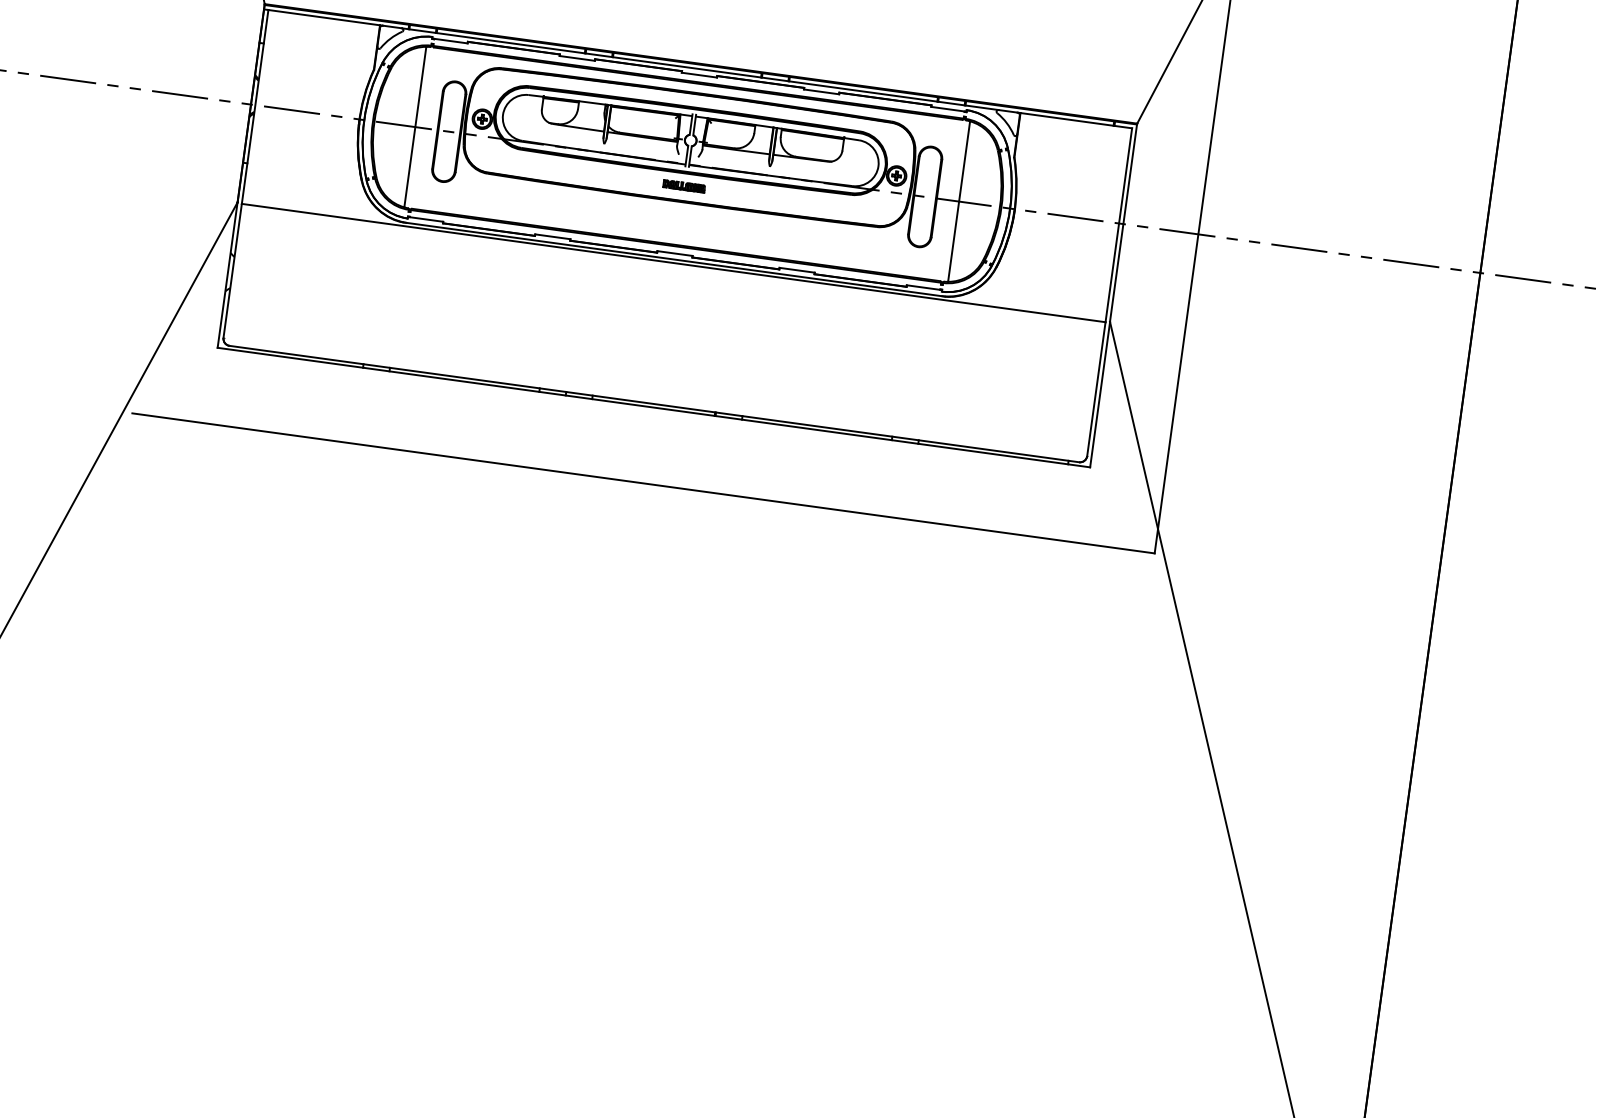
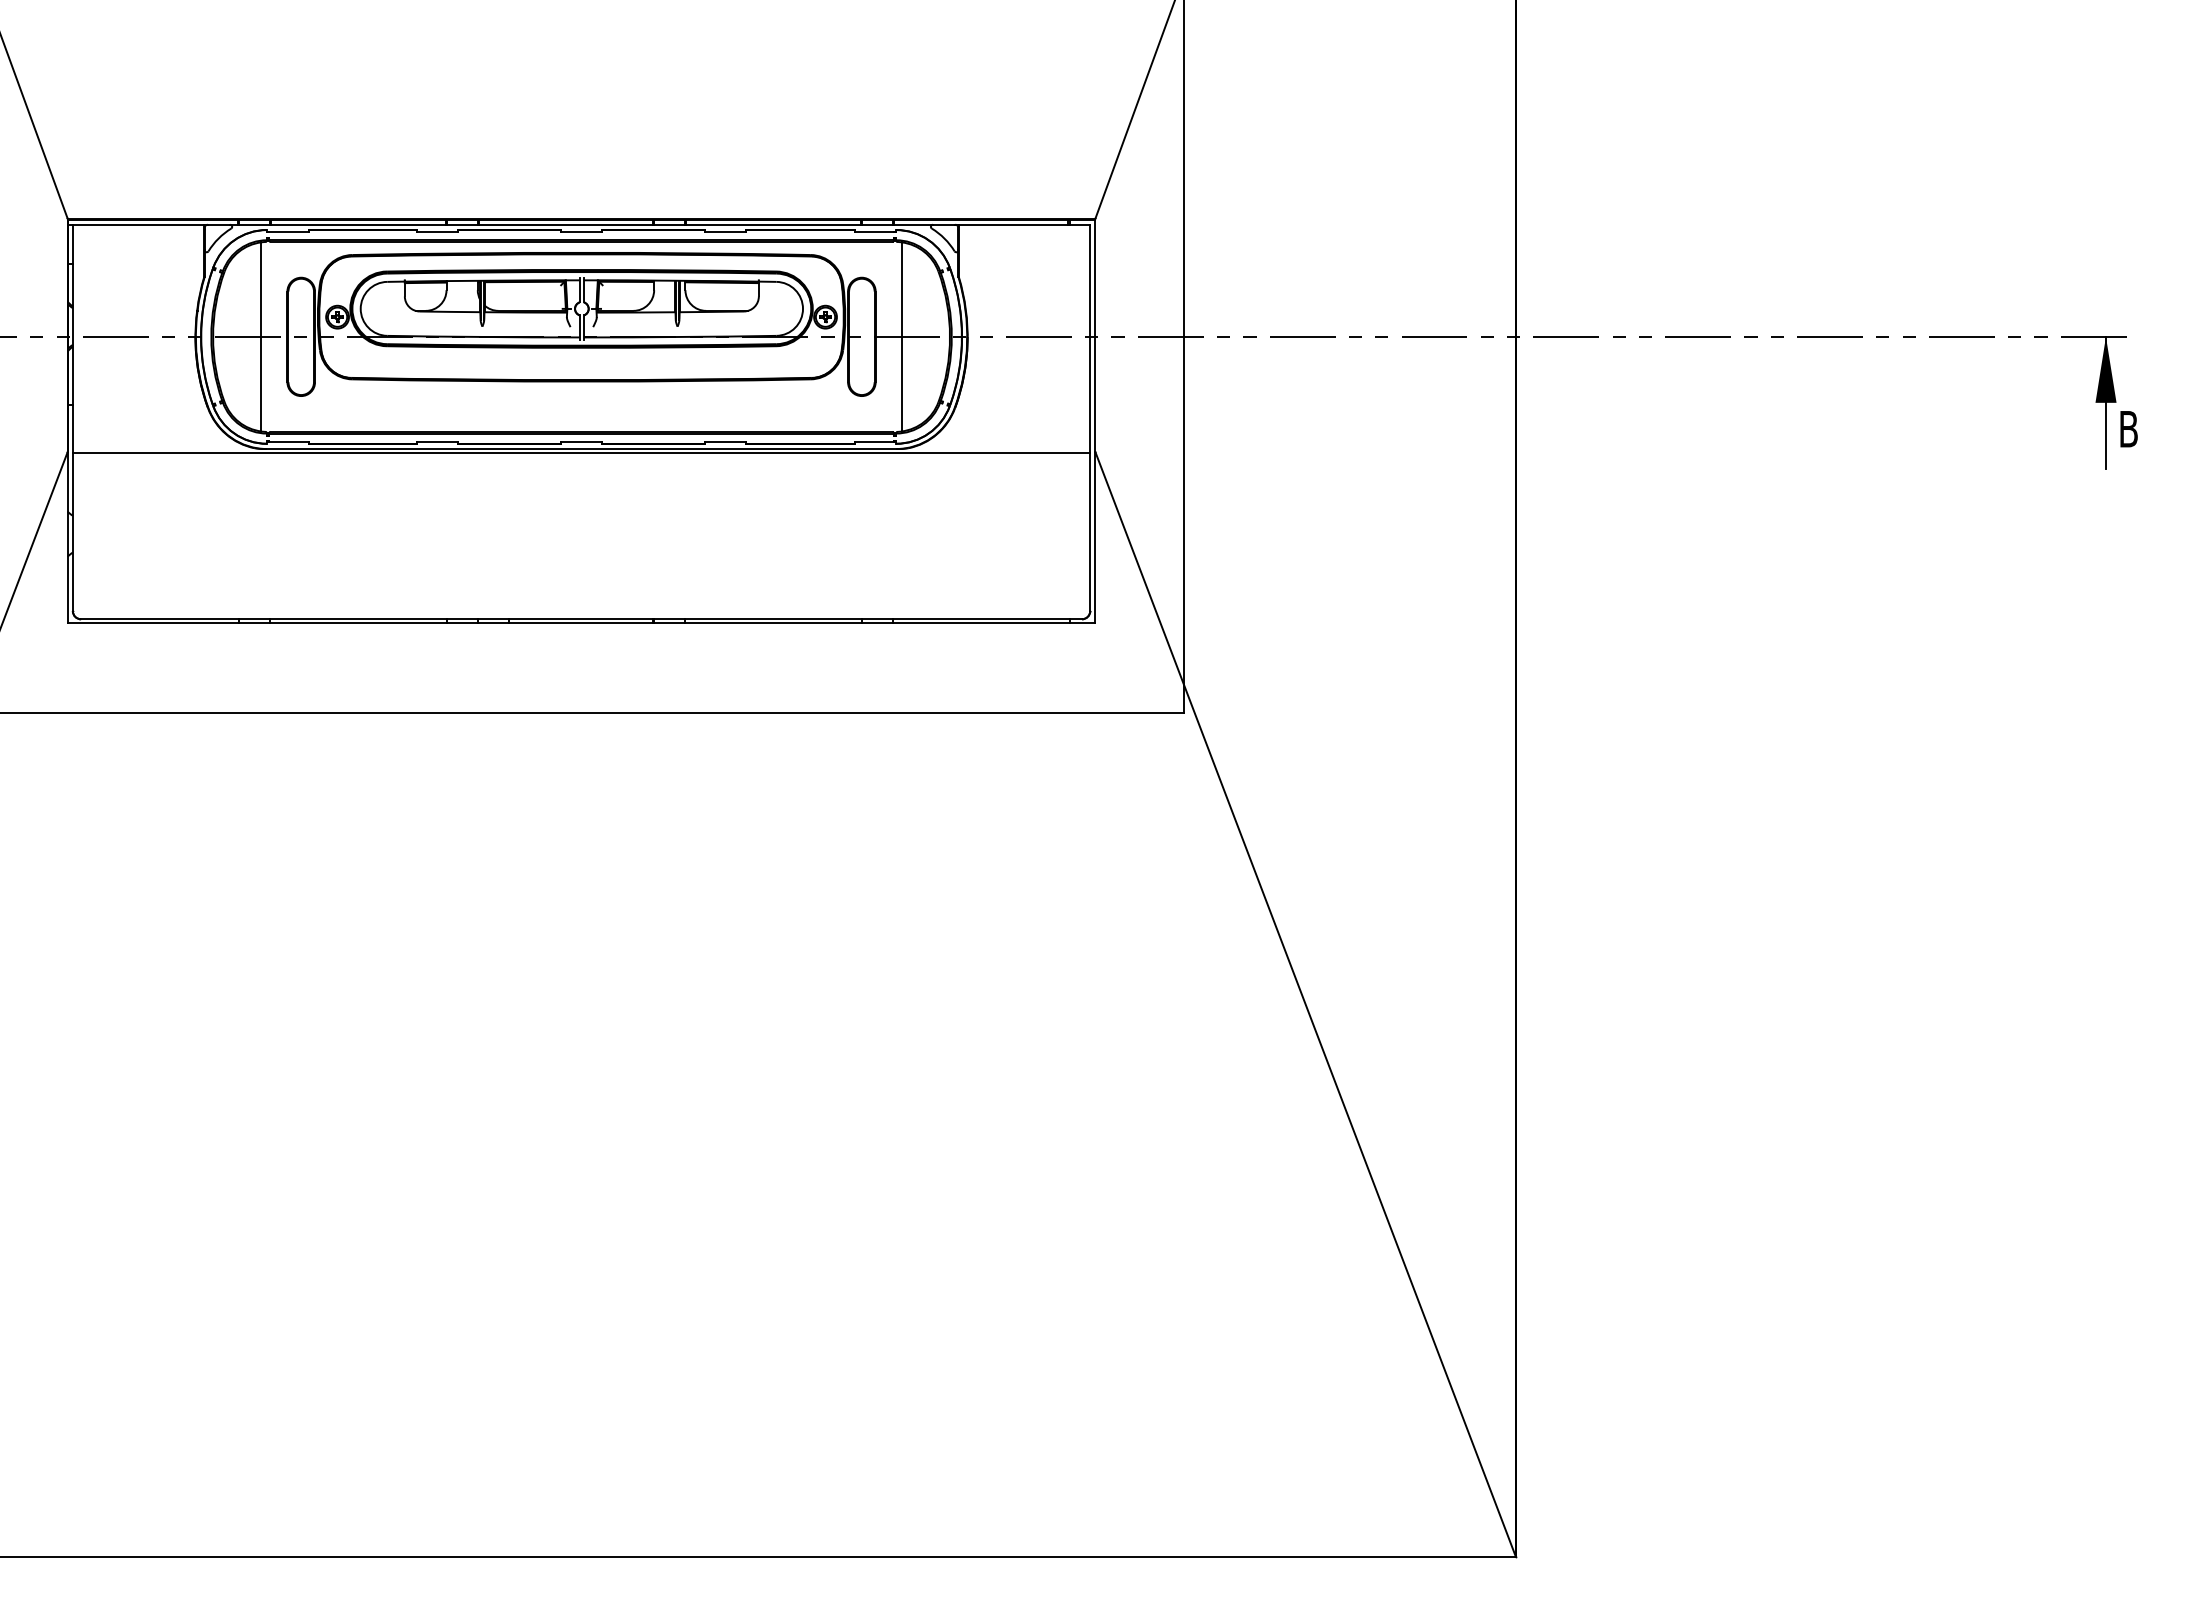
part: (684, 186) -> (581, 362), removed

